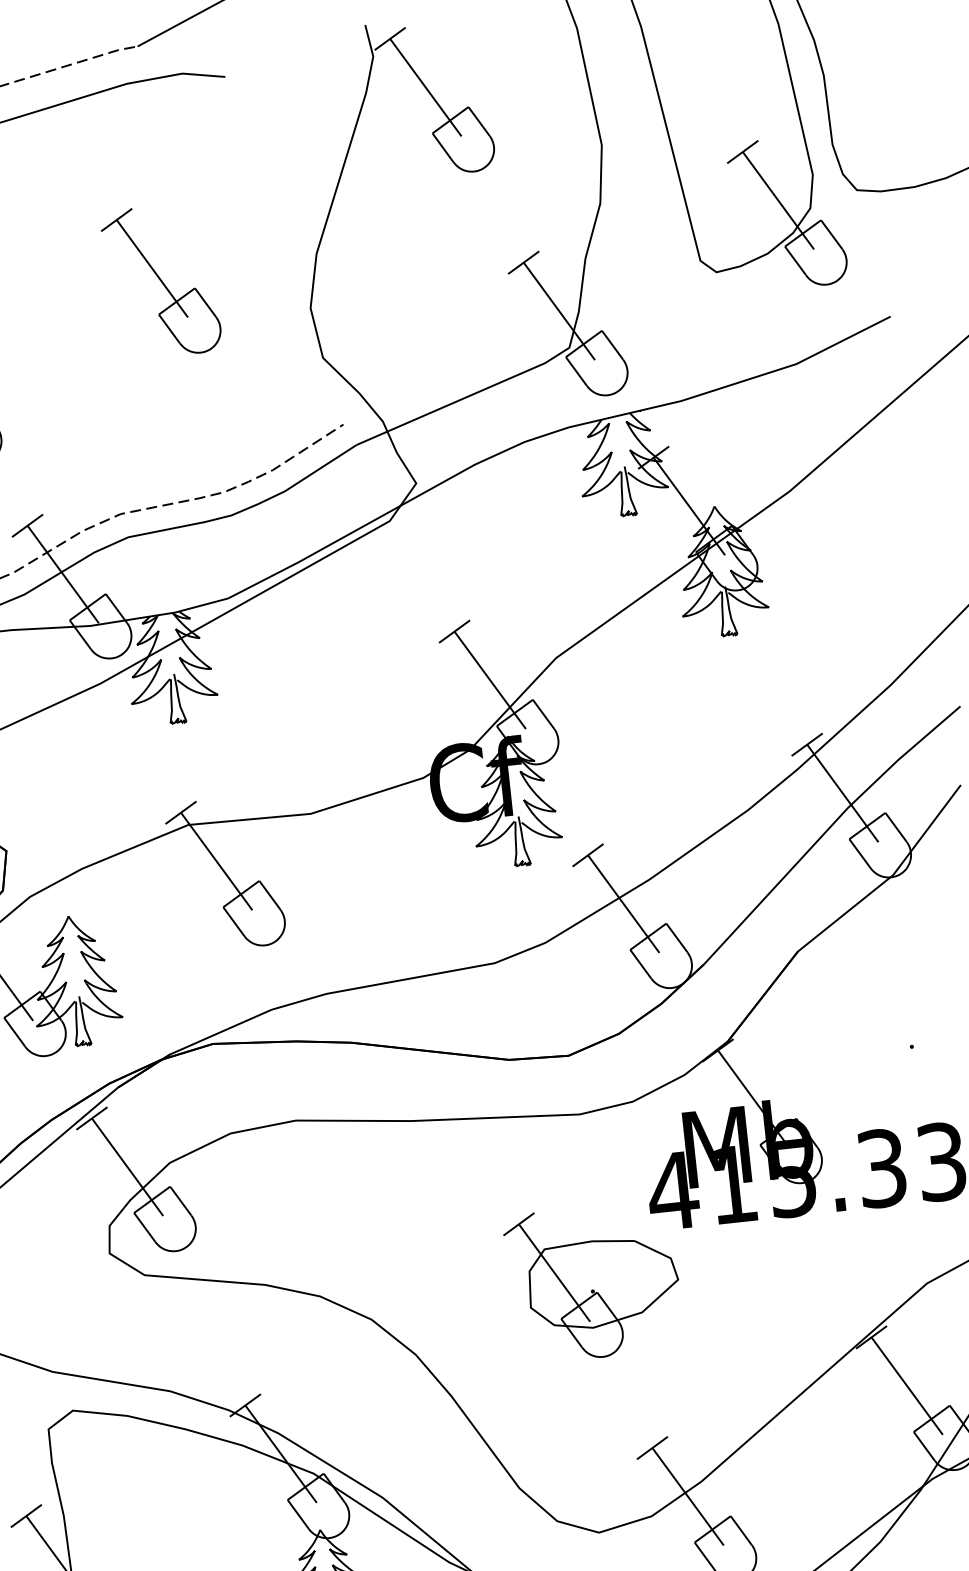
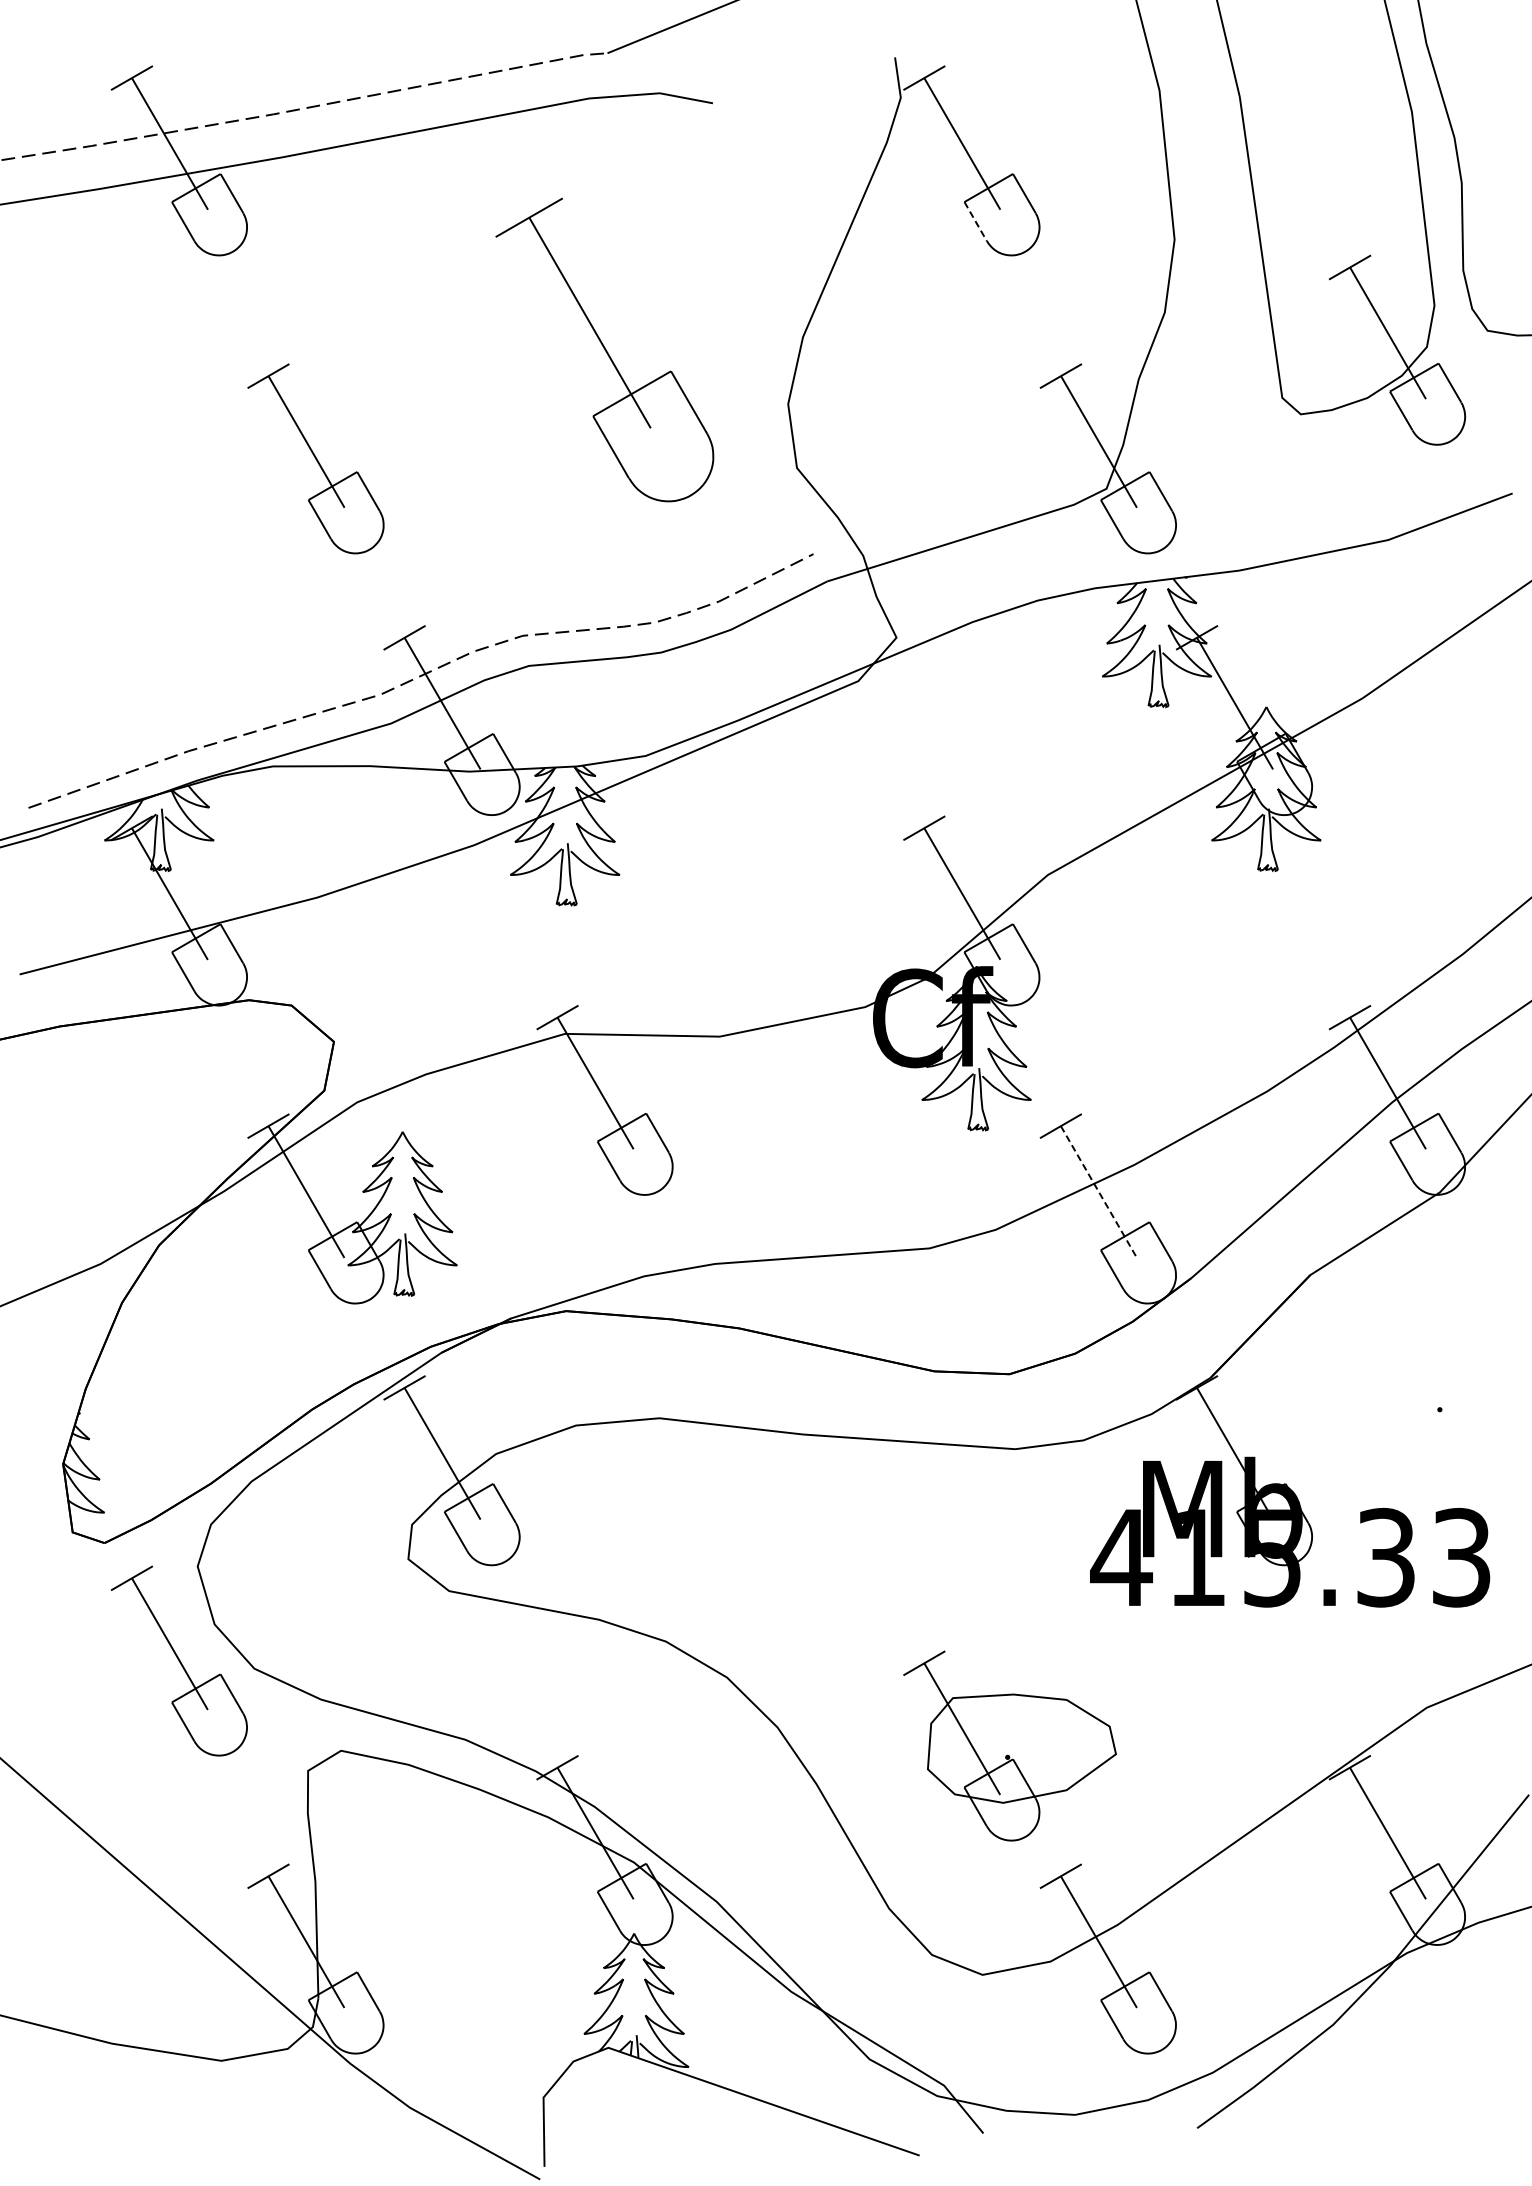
line: (442, 147) -> (975, 221), solid -> dashed
part: (160, 281) -> (604, 350), size x1.6
line: (624, 904) -> (1099, 1192), solid -> dashed
part: (593, 1281) -> (1009, 1745), moved

